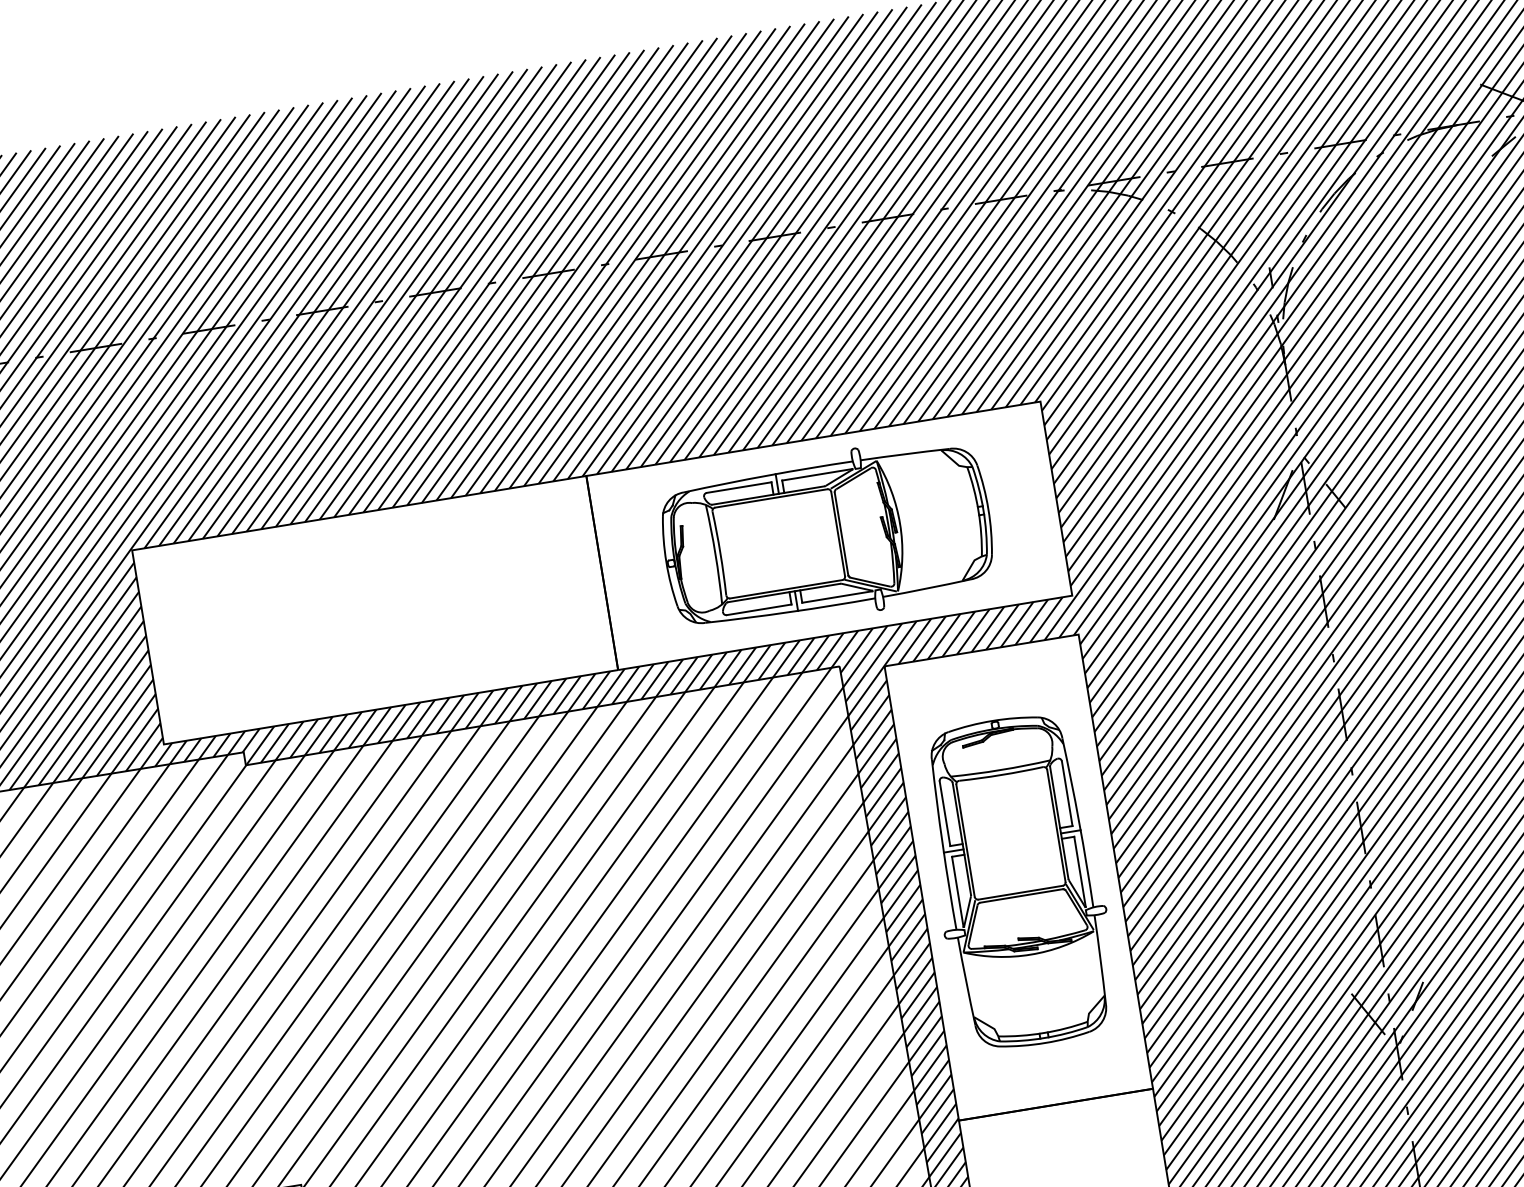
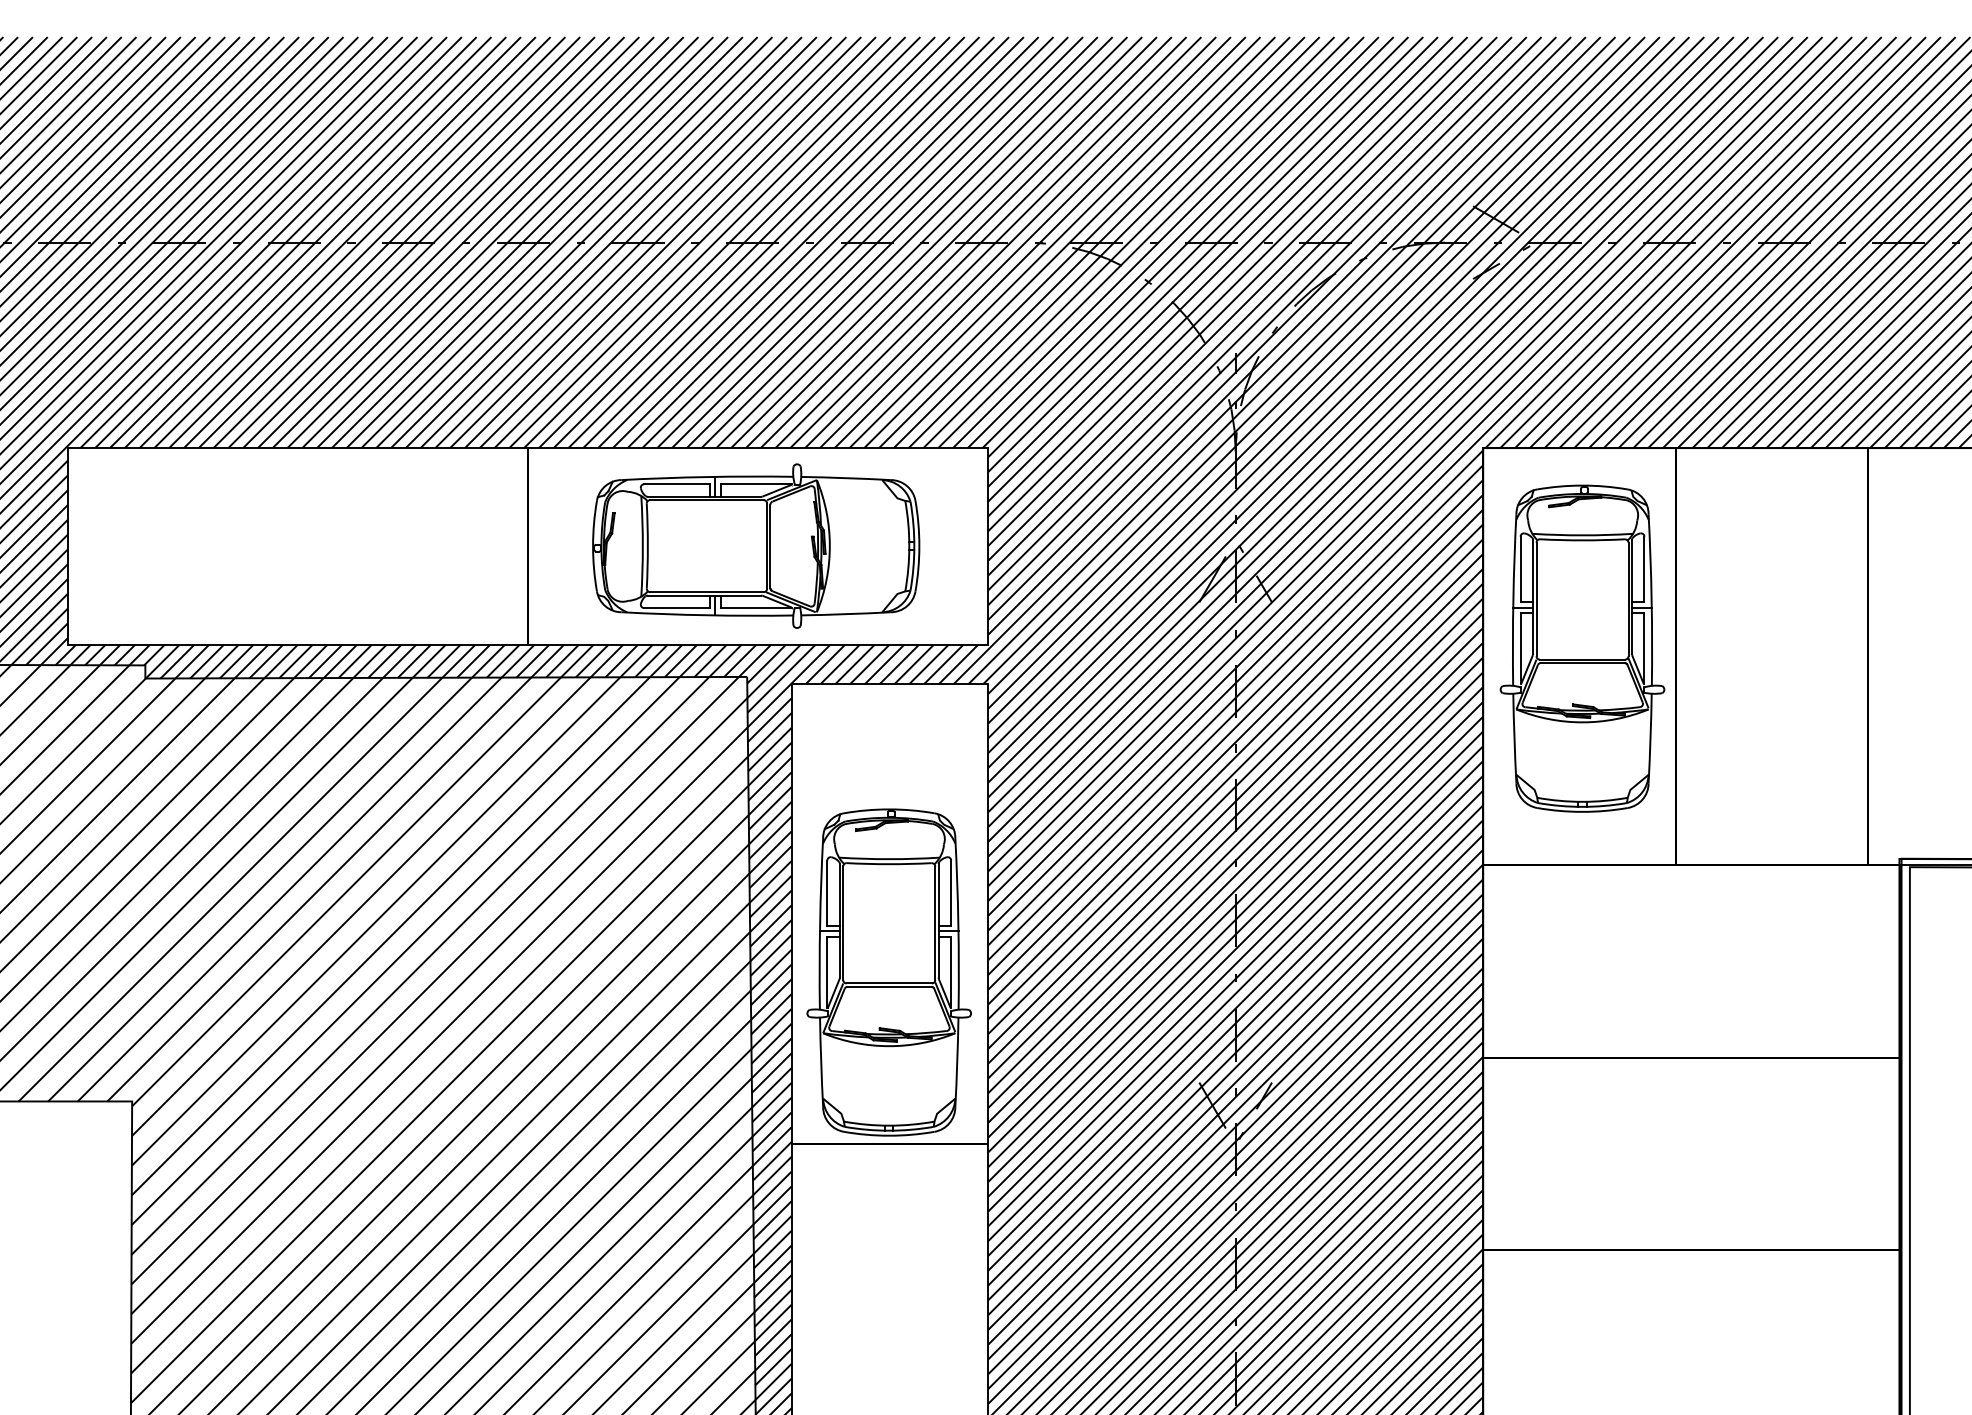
part: (1018, 882) -> (888, 972), moved

